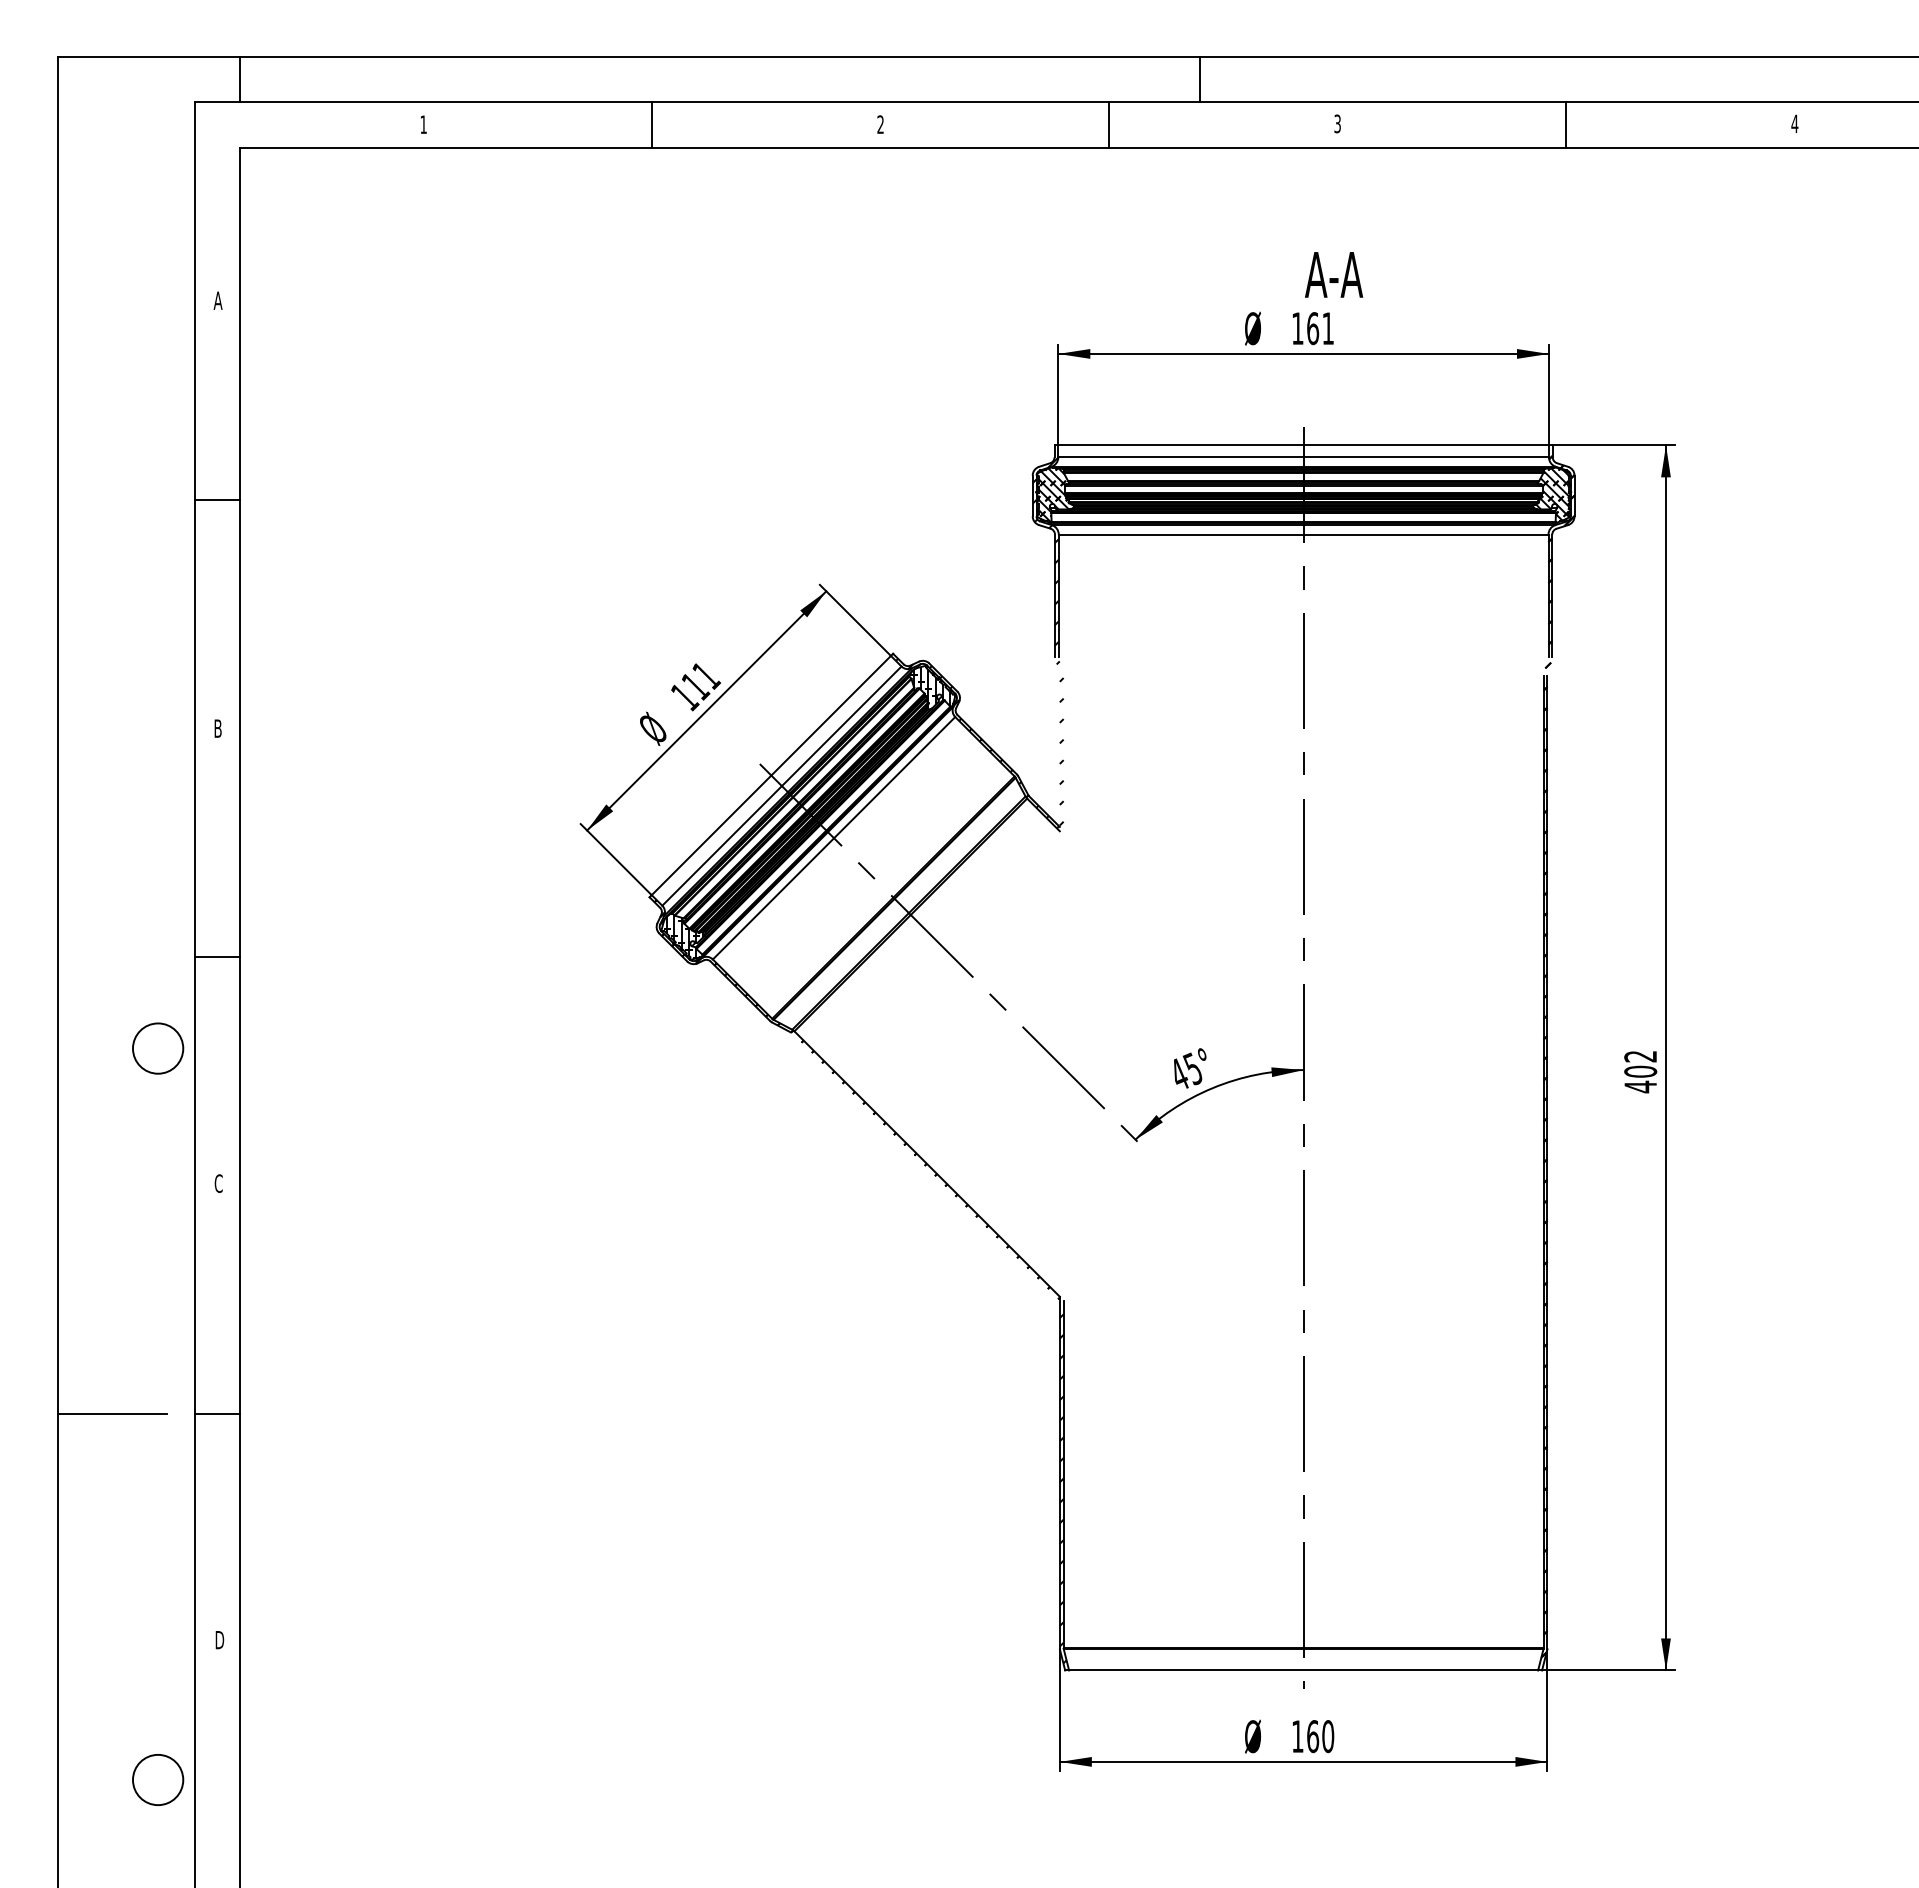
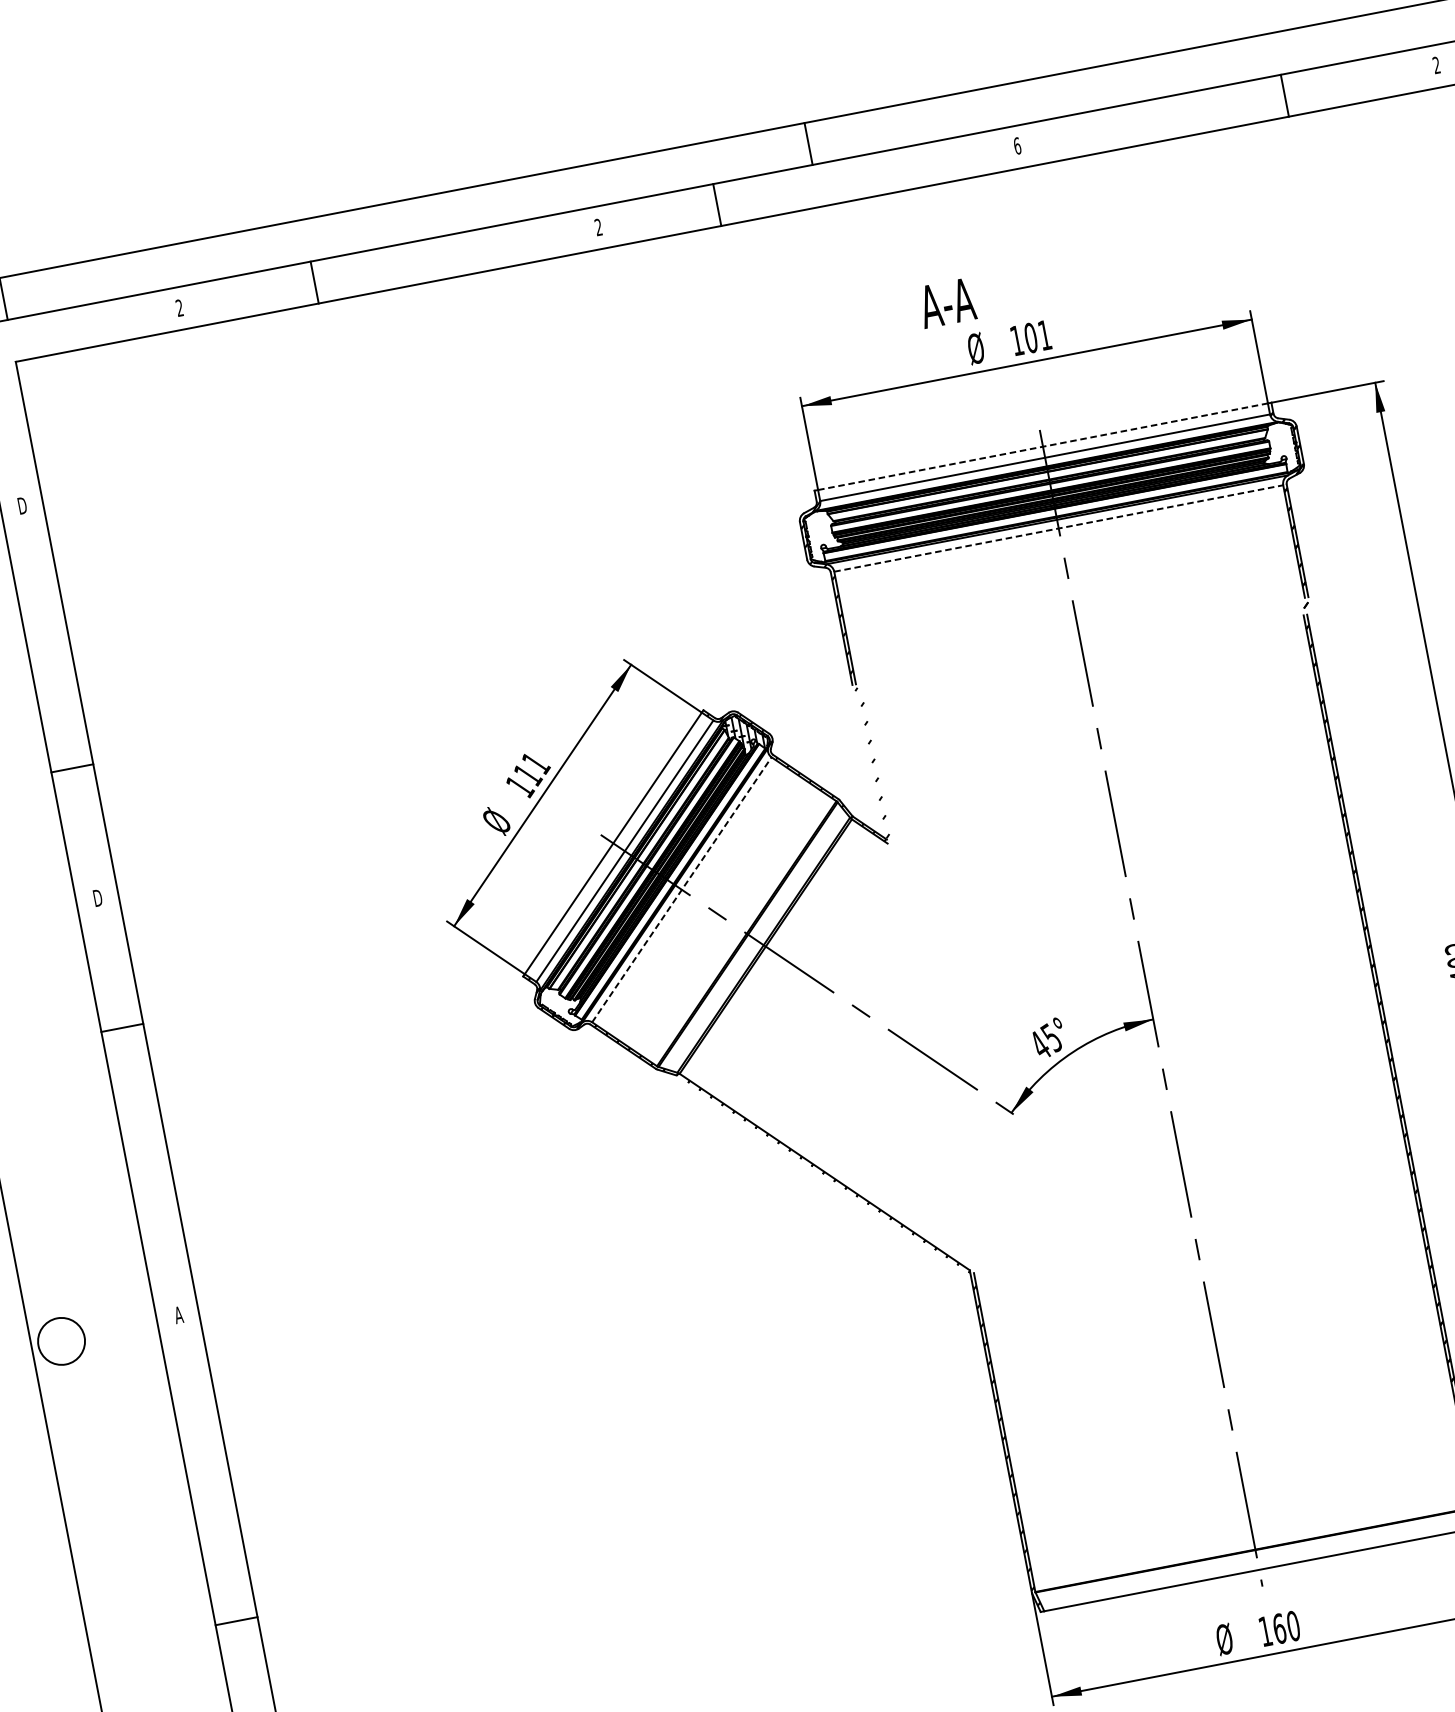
line: (1200, 79) -> (808, 144), moved
text: (1337, 123) -> (1017, 145), 3 -> 6
text: (1794, 123) -> (1436, 65), 4 -> 2
text: (423, 124) -> (179, 307), 1 -> 2
line: (651, 125) -> (314, 282), moved
line: (1108, 125) -> (716, 205), moved
line: (1566, 125) -> (1285, 95), moved
text: (1334, 274) -> (947, 302), moved
text: (217, 300) -> (21, 505), A -> D
text: (1313, 328) -> (1031, 337), 161 -> 101
line: (1304, 445) -> (1043, 446), solid -> dashed
hatch: (1552, 493) -> (1279, 446), removed
hatch: (1053, 495) -> (822, 536), removed
line: (217, 500) -> (72, 768), moved
line: (1303, 534) -> (1058, 528), solid -> dashed
text: (218, 728) -> (98, 897), B -> D
line: (834, 837) -> (682, 889), solid -> dashed
hatch: (683, 936) -> (561, 1006), removed
line: (217, 957) -> (122, 1028), moved
circle: (158, 1048) -> (61, 1341), moved
text: (218, 1183) -> (178, 1314), C -> A
line: (112, 1414) -> (122, 1545), removed
line: (217, 1414) -> (236, 1621), moved

